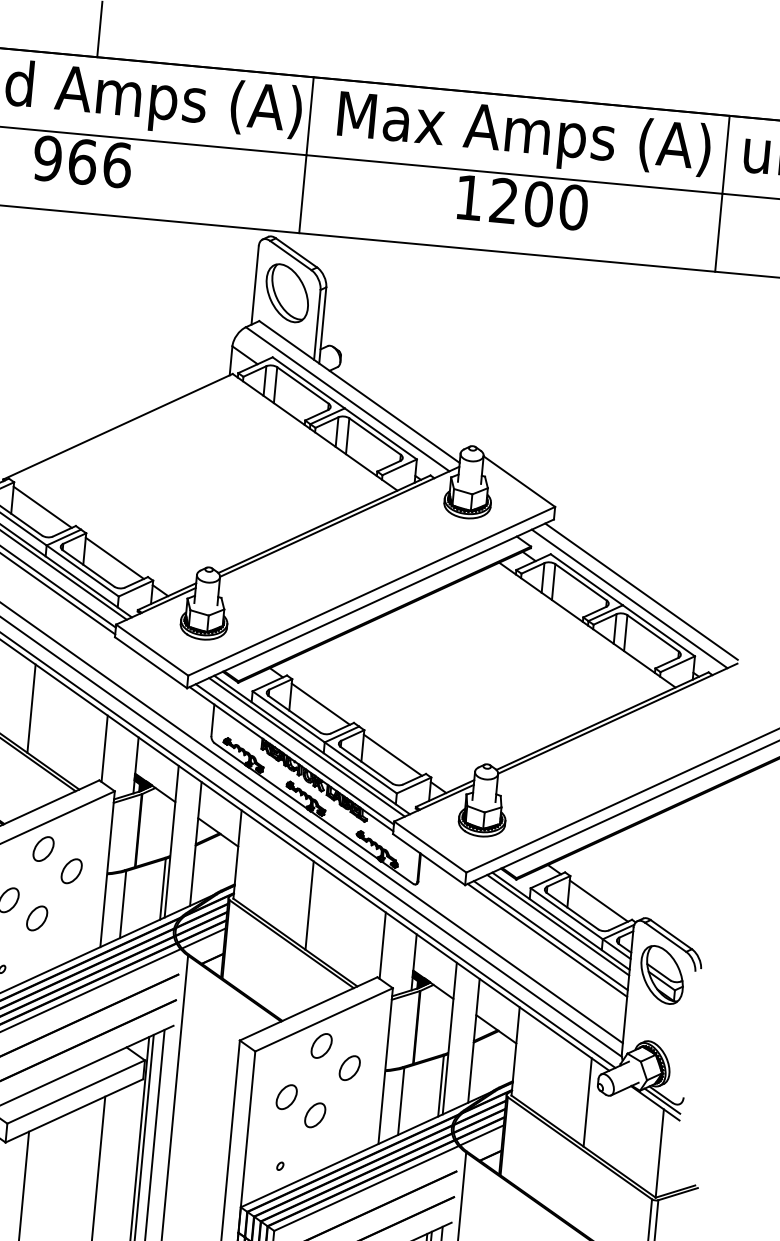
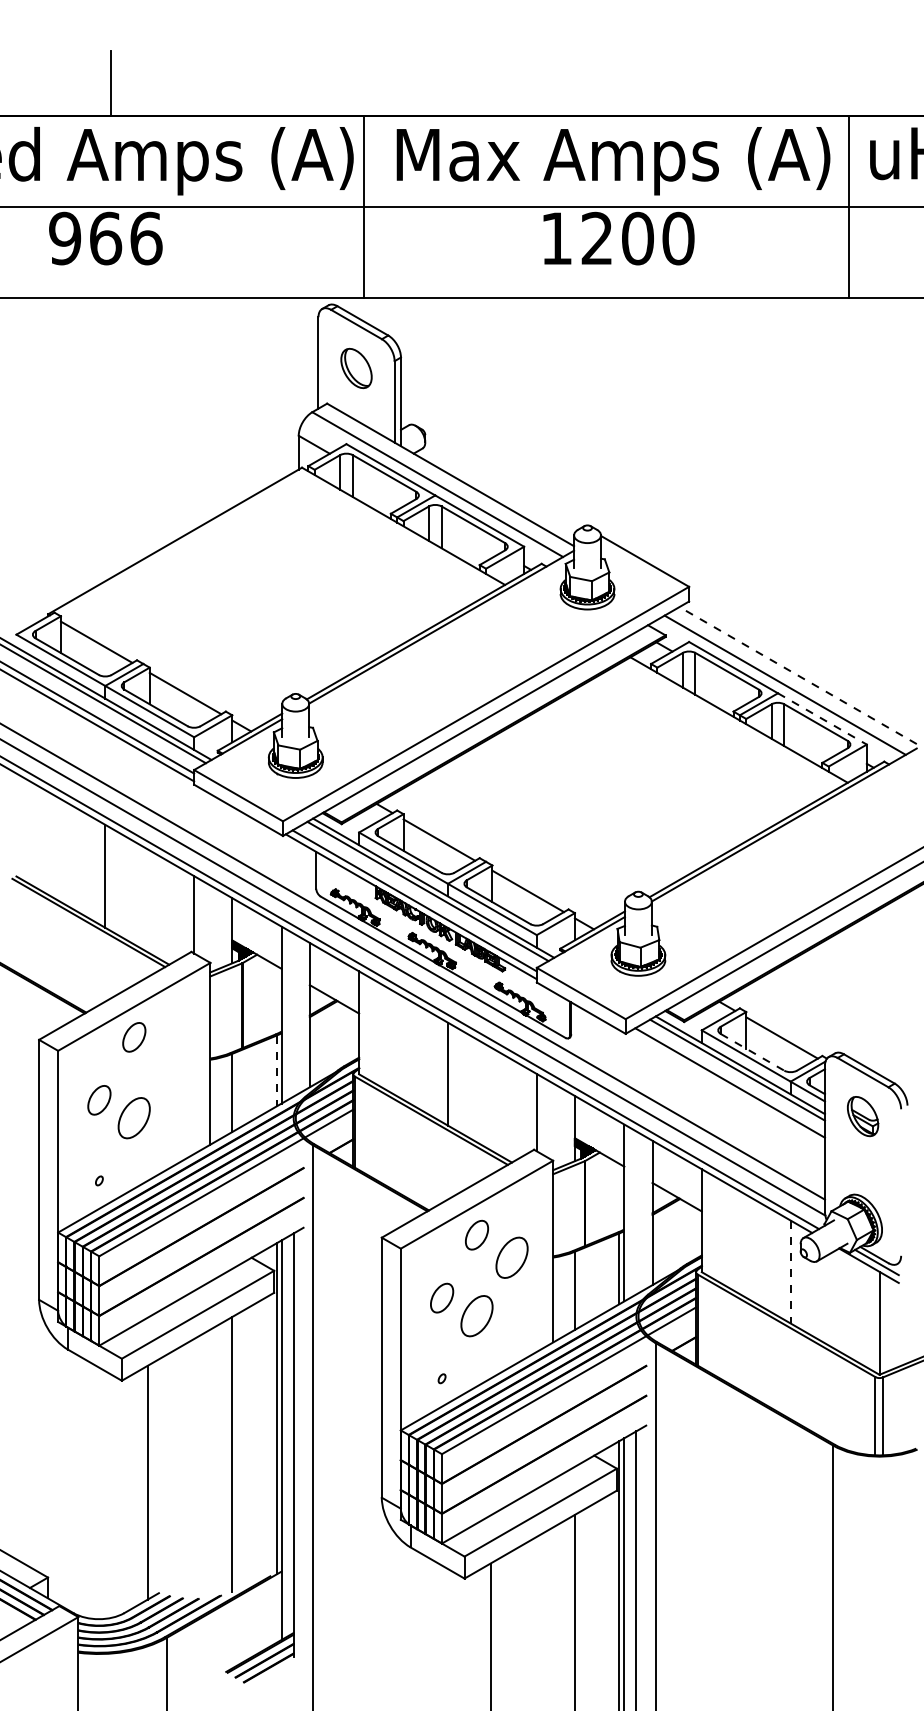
part: (287, 293) -> (356, 368), size x0.6
line: (641, 591) -> (798, 675), solid -> dashed
line: (658, 631) -> (822, 719), solid -> dashed
part: (72, 870) -> (169, 1059), removed
line: (162, 889) -> (276, 1071), solid -> dashed
line: (572, 911) -> (752, 1052), solid -> dashed
part: (37, 918) -> (134, 1118), size x1.4
line: (547, 940) -> (726, 1088), removed
part: (661, 974) -> (862, 1116), size x0.6
part: (349, 1067) -> (511, 1257), size x1.4
line: (587, 1102) -> (790, 1272), solid -> dashed
part: (314, 1114) -> (476, 1315), size x1.4

